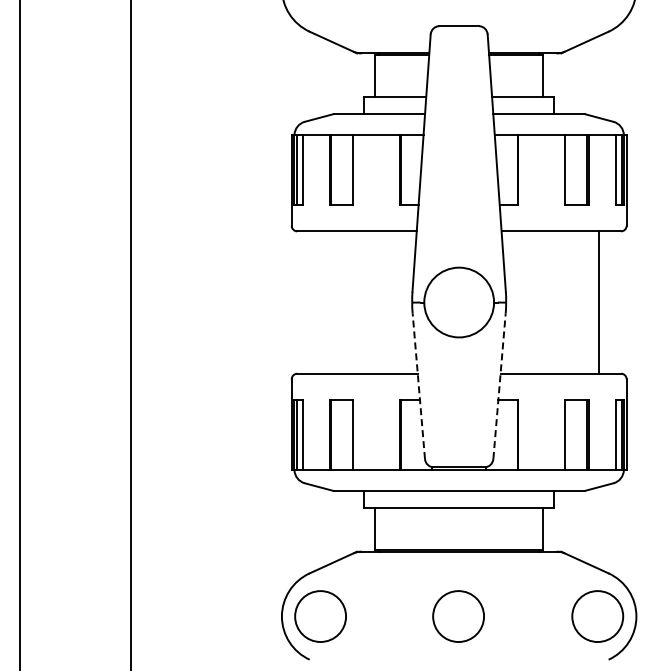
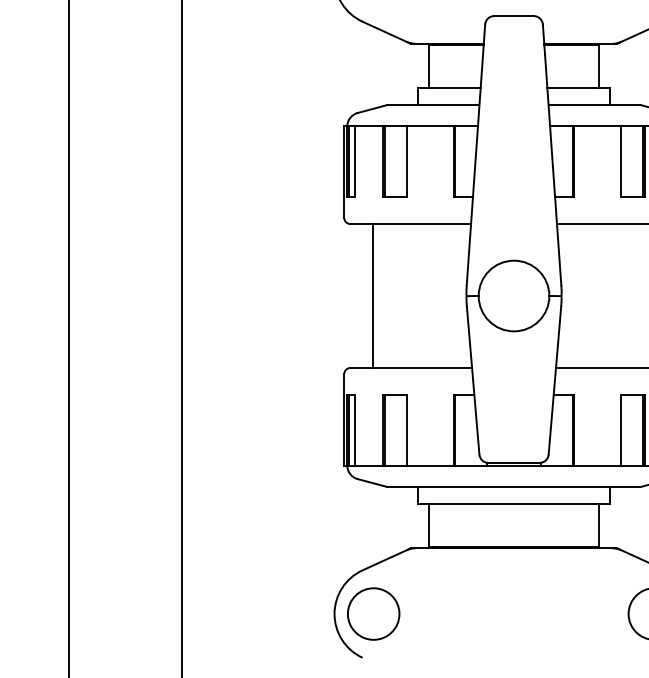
line: (319, 302) -> (372, 295), added
line: (418, 385) -> (472, 380), dashed -> solid
line: (499, 385) -> (554, 380), dashed -> solid
circle: (458, 616) -> (513, 614), removed

